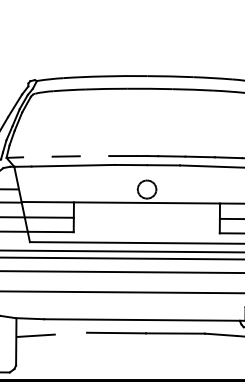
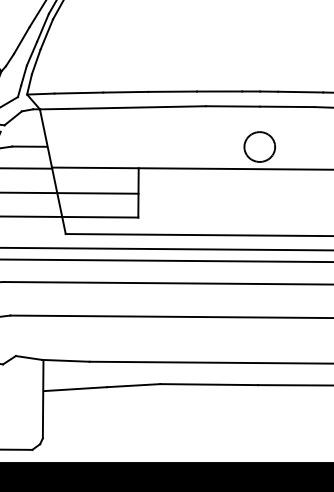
line: (37, 156) -> (78, 92), added
line: (94, 156) -> (172, 92), added
line: (70, 333) -> (132, 385), added

